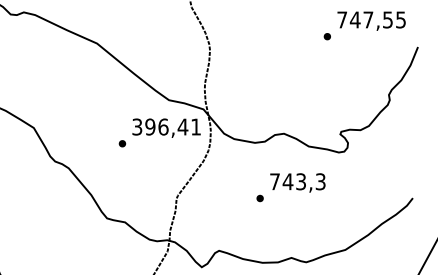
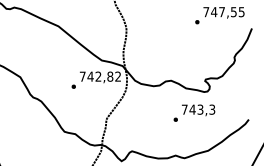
text: (165, 126) -> (99, 76), 396,41 -> 742,82
text: (291, 186) -> (194, 112), moved

